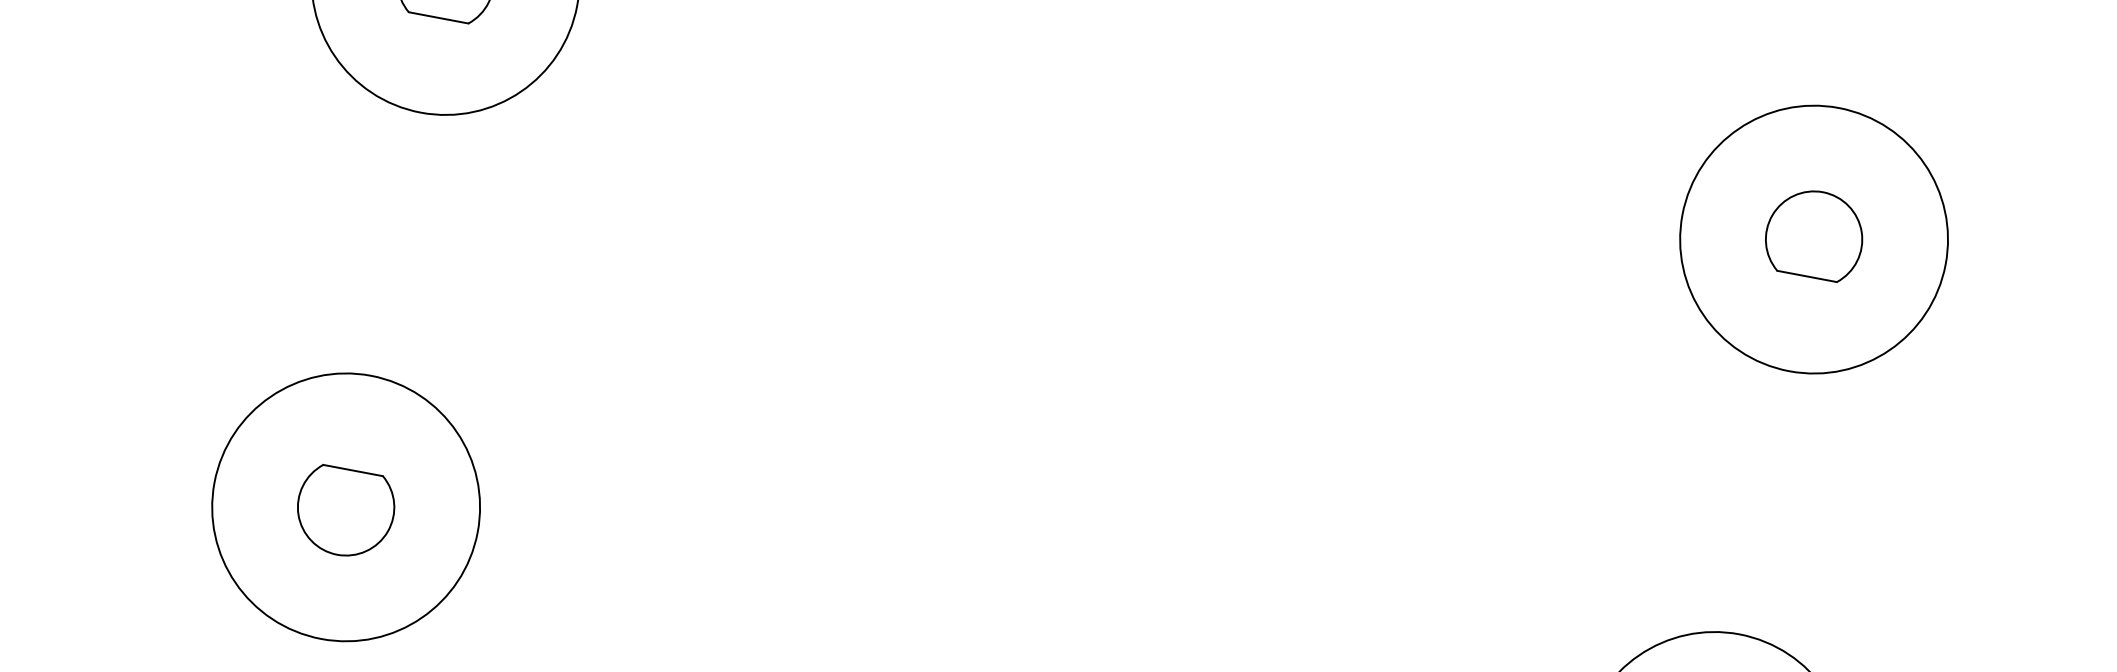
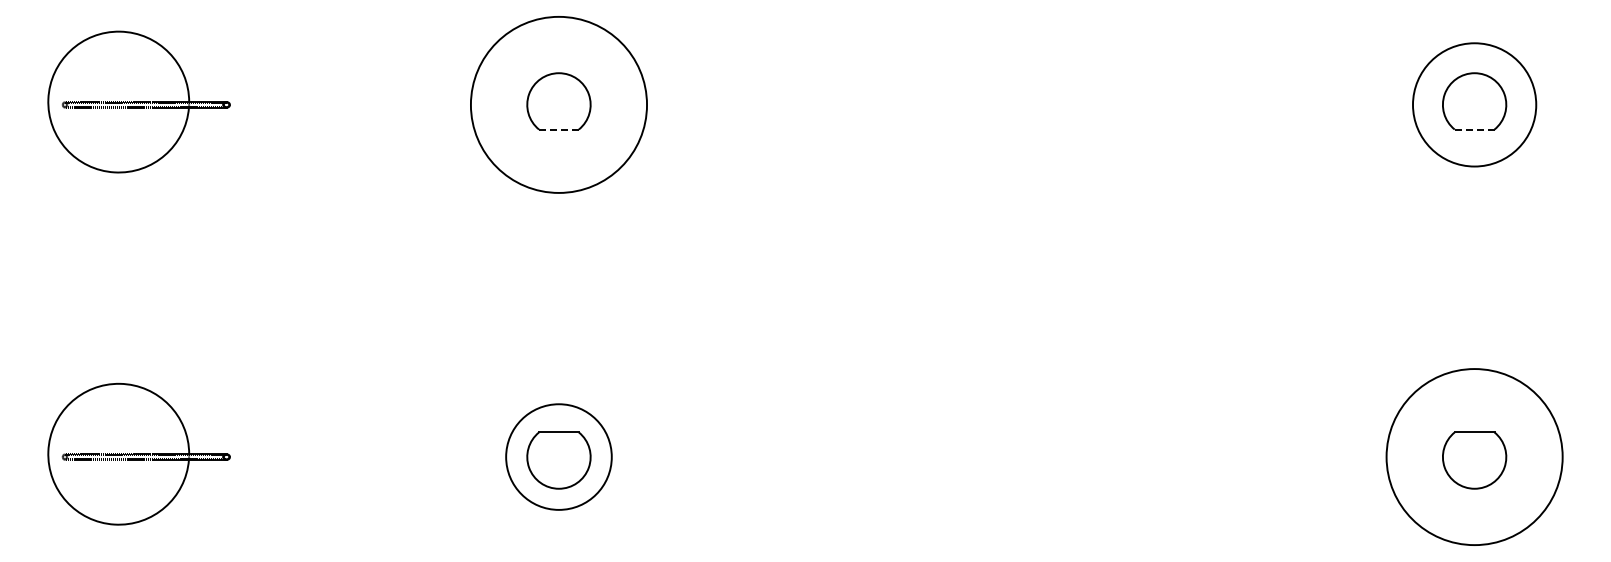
line: (437, 17) -> (558, 129), solid -> dashed
circle: (1814, 238) -> (1474, 104), size x0.7
line: (1806, 276) -> (1474, 129), solid -> dashed
circle: (345, 507) -> (558, 457), size x0.6

